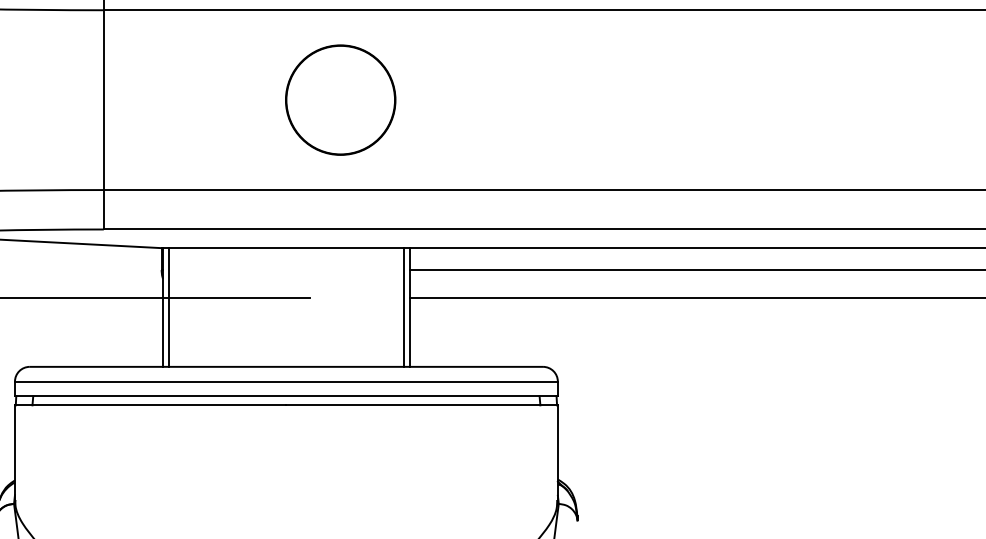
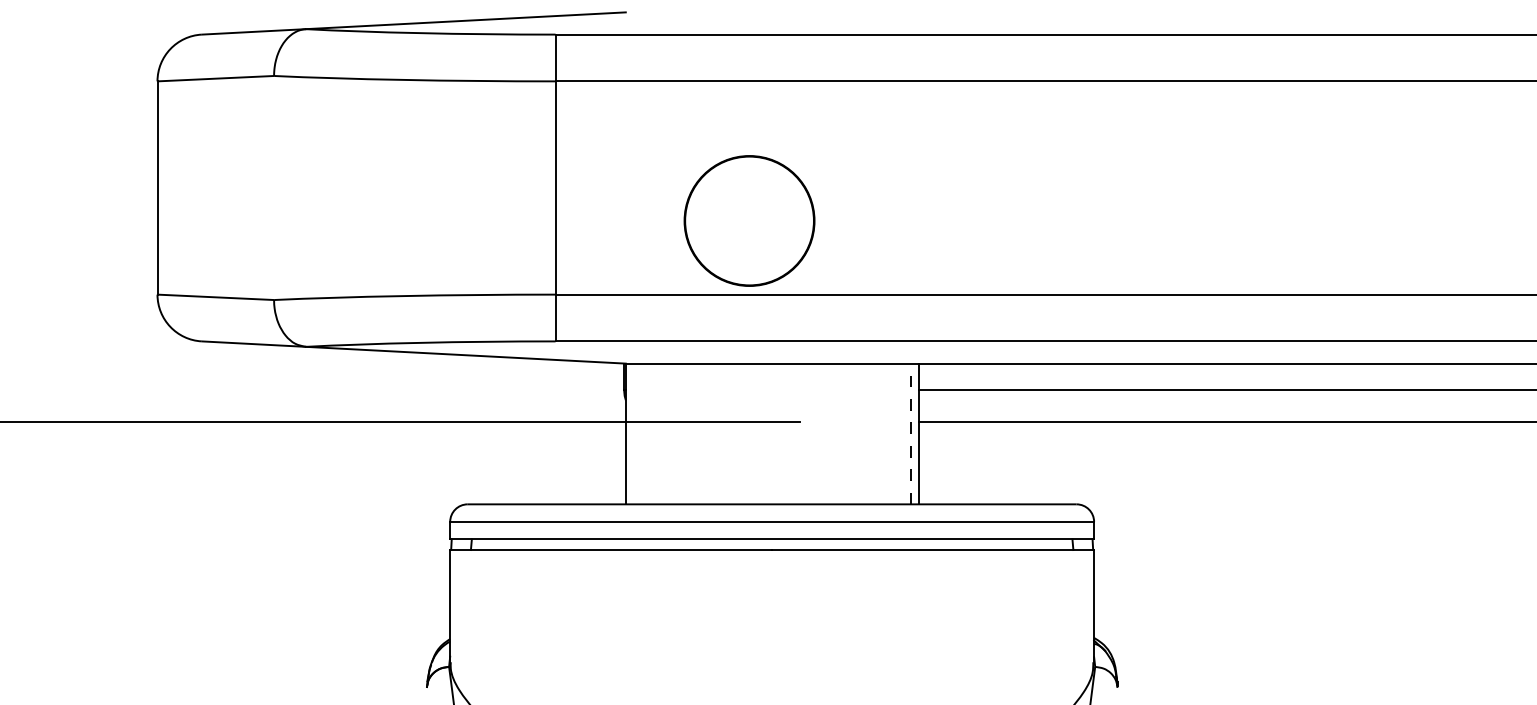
part: (340, 99) -> (749, 220), moved
line: (168, 307) -> (632, 433), removed
line: (403, 307) -> (911, 433), solid -> dashed

